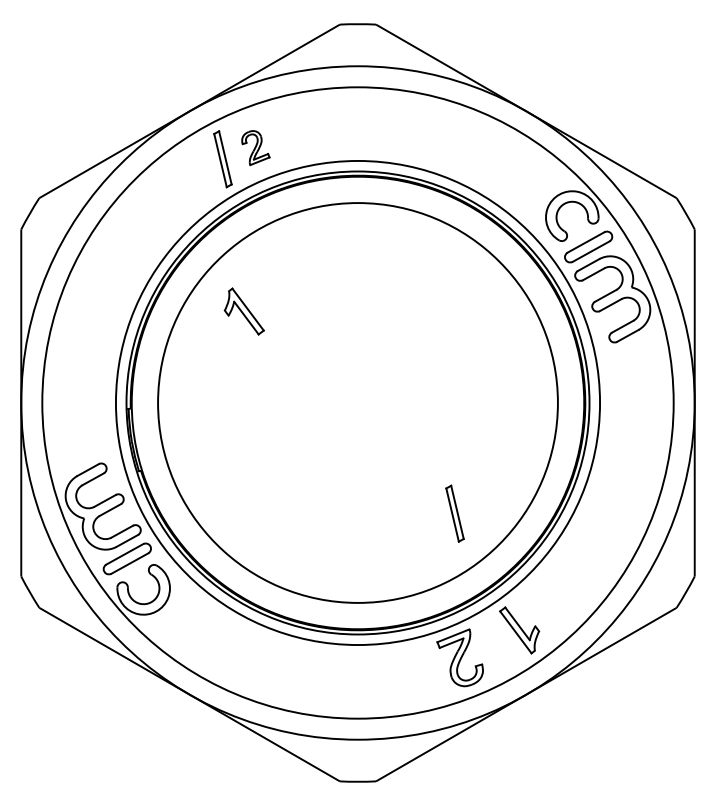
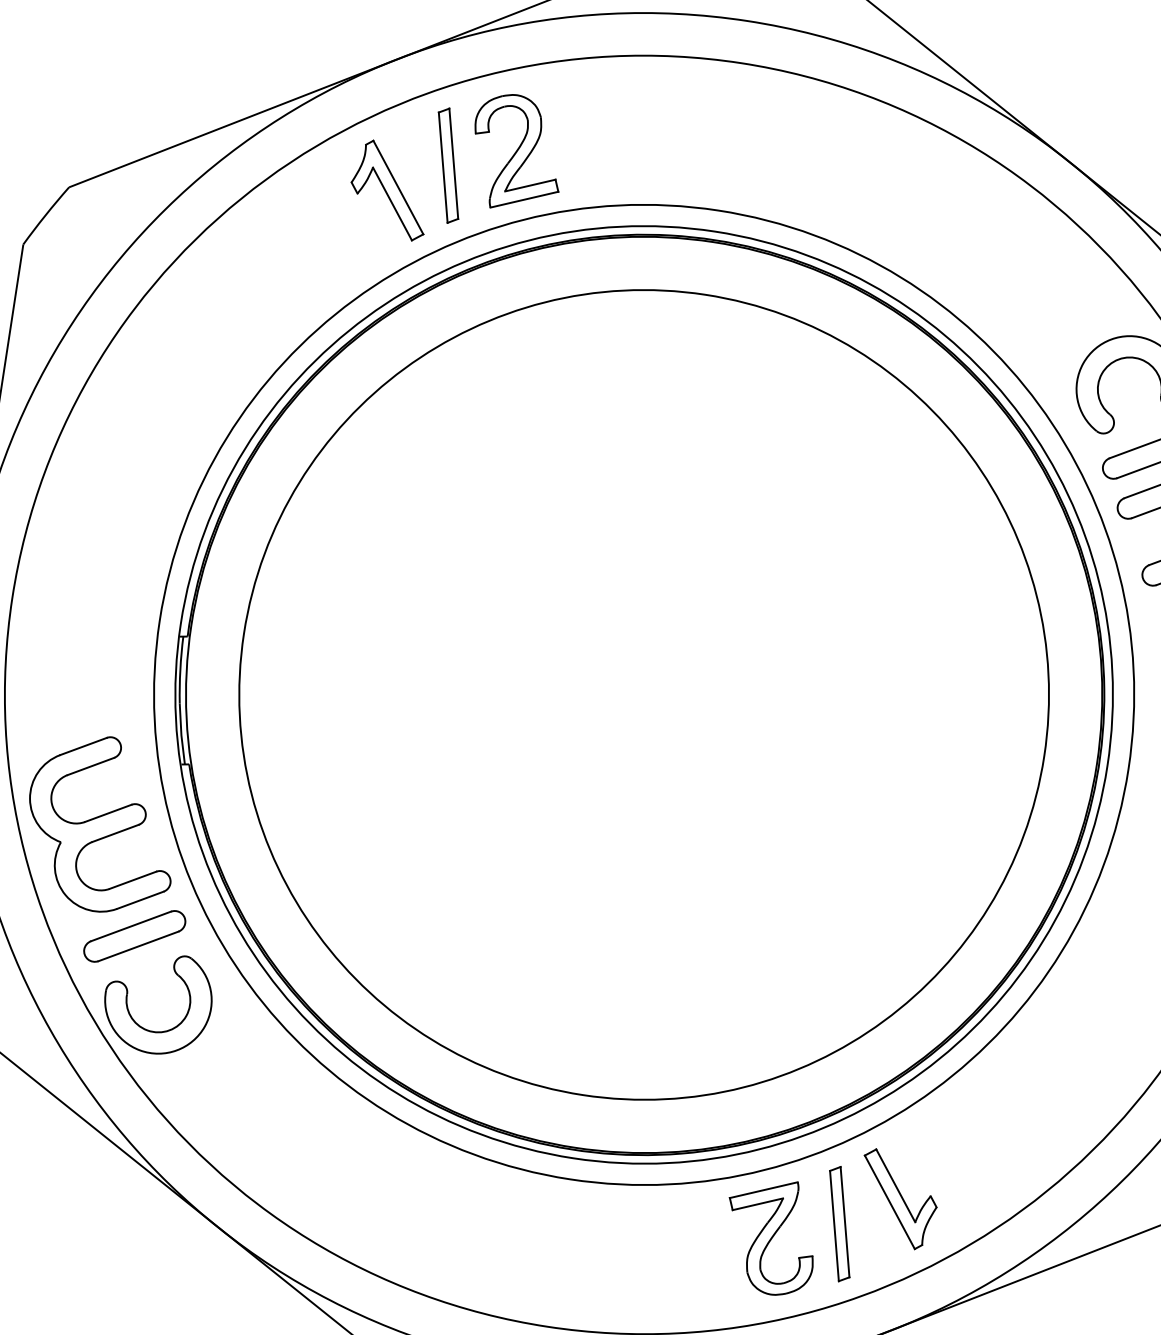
part: (255, 147) -> (517, 152), size x1.67
part: (243, 311) -> (388, 189), moved
part: (454, 513) -> (838, 1223), moved

